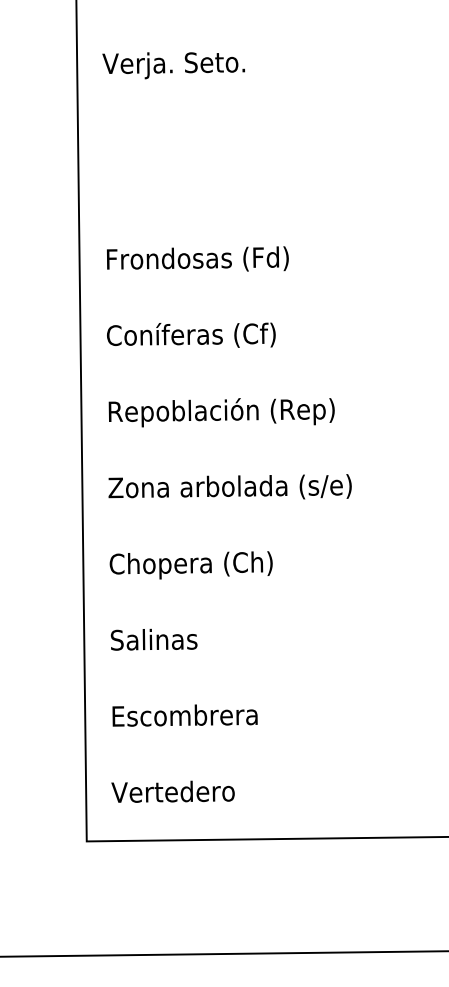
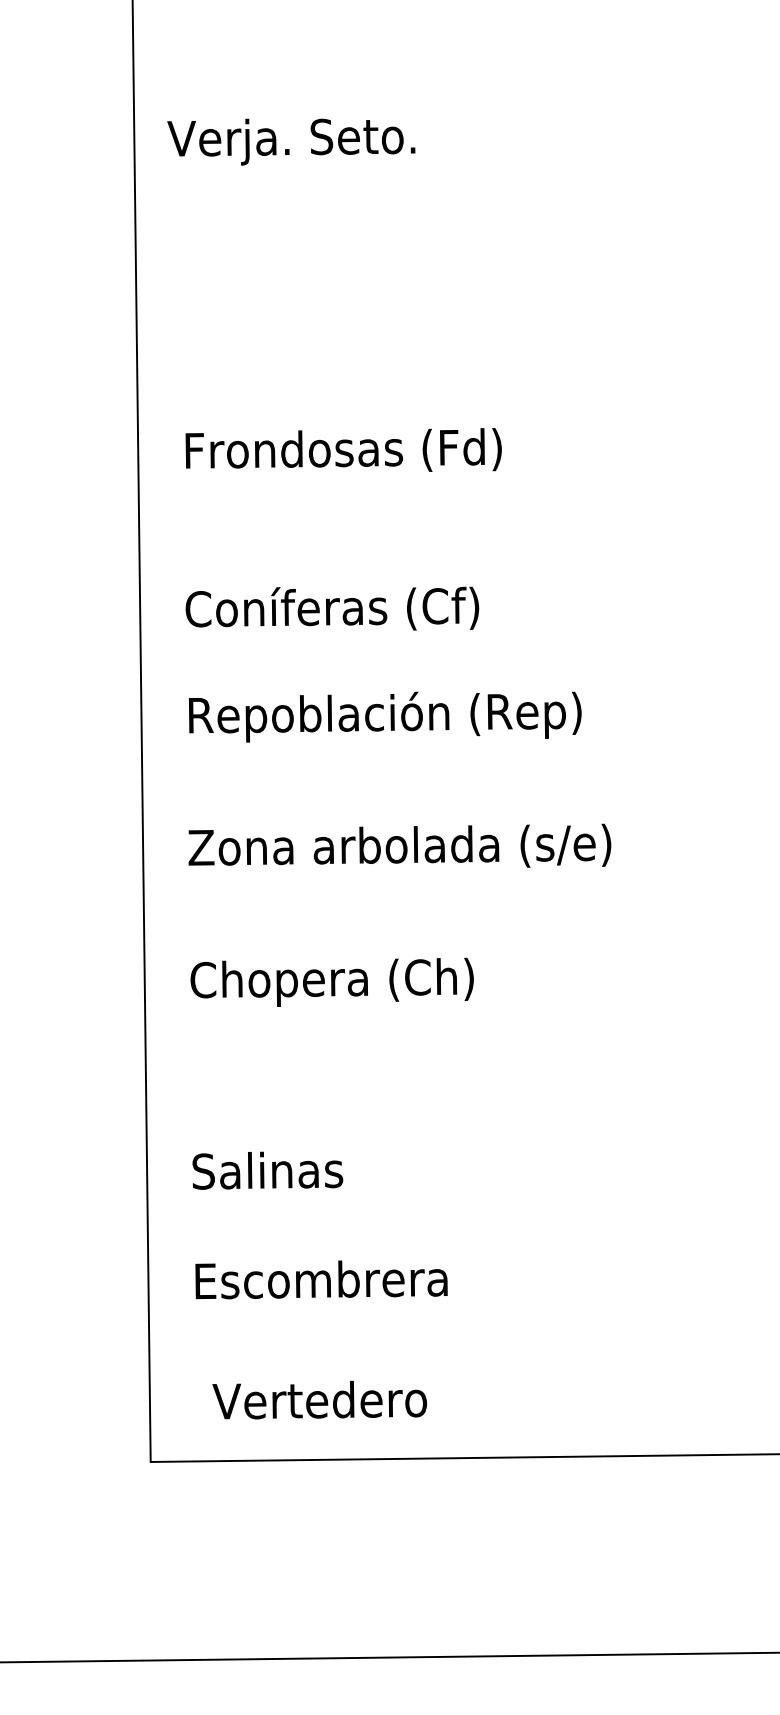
text: (173, 65) -> (290, 141), moved
text: (191, 334) -> (332, 607), moved
text: (153, 639) -> (266, 1170), moved
text: (184, 715) -> (320, 1279), moved
text: (172, 791) -> (318, 1399), moved

